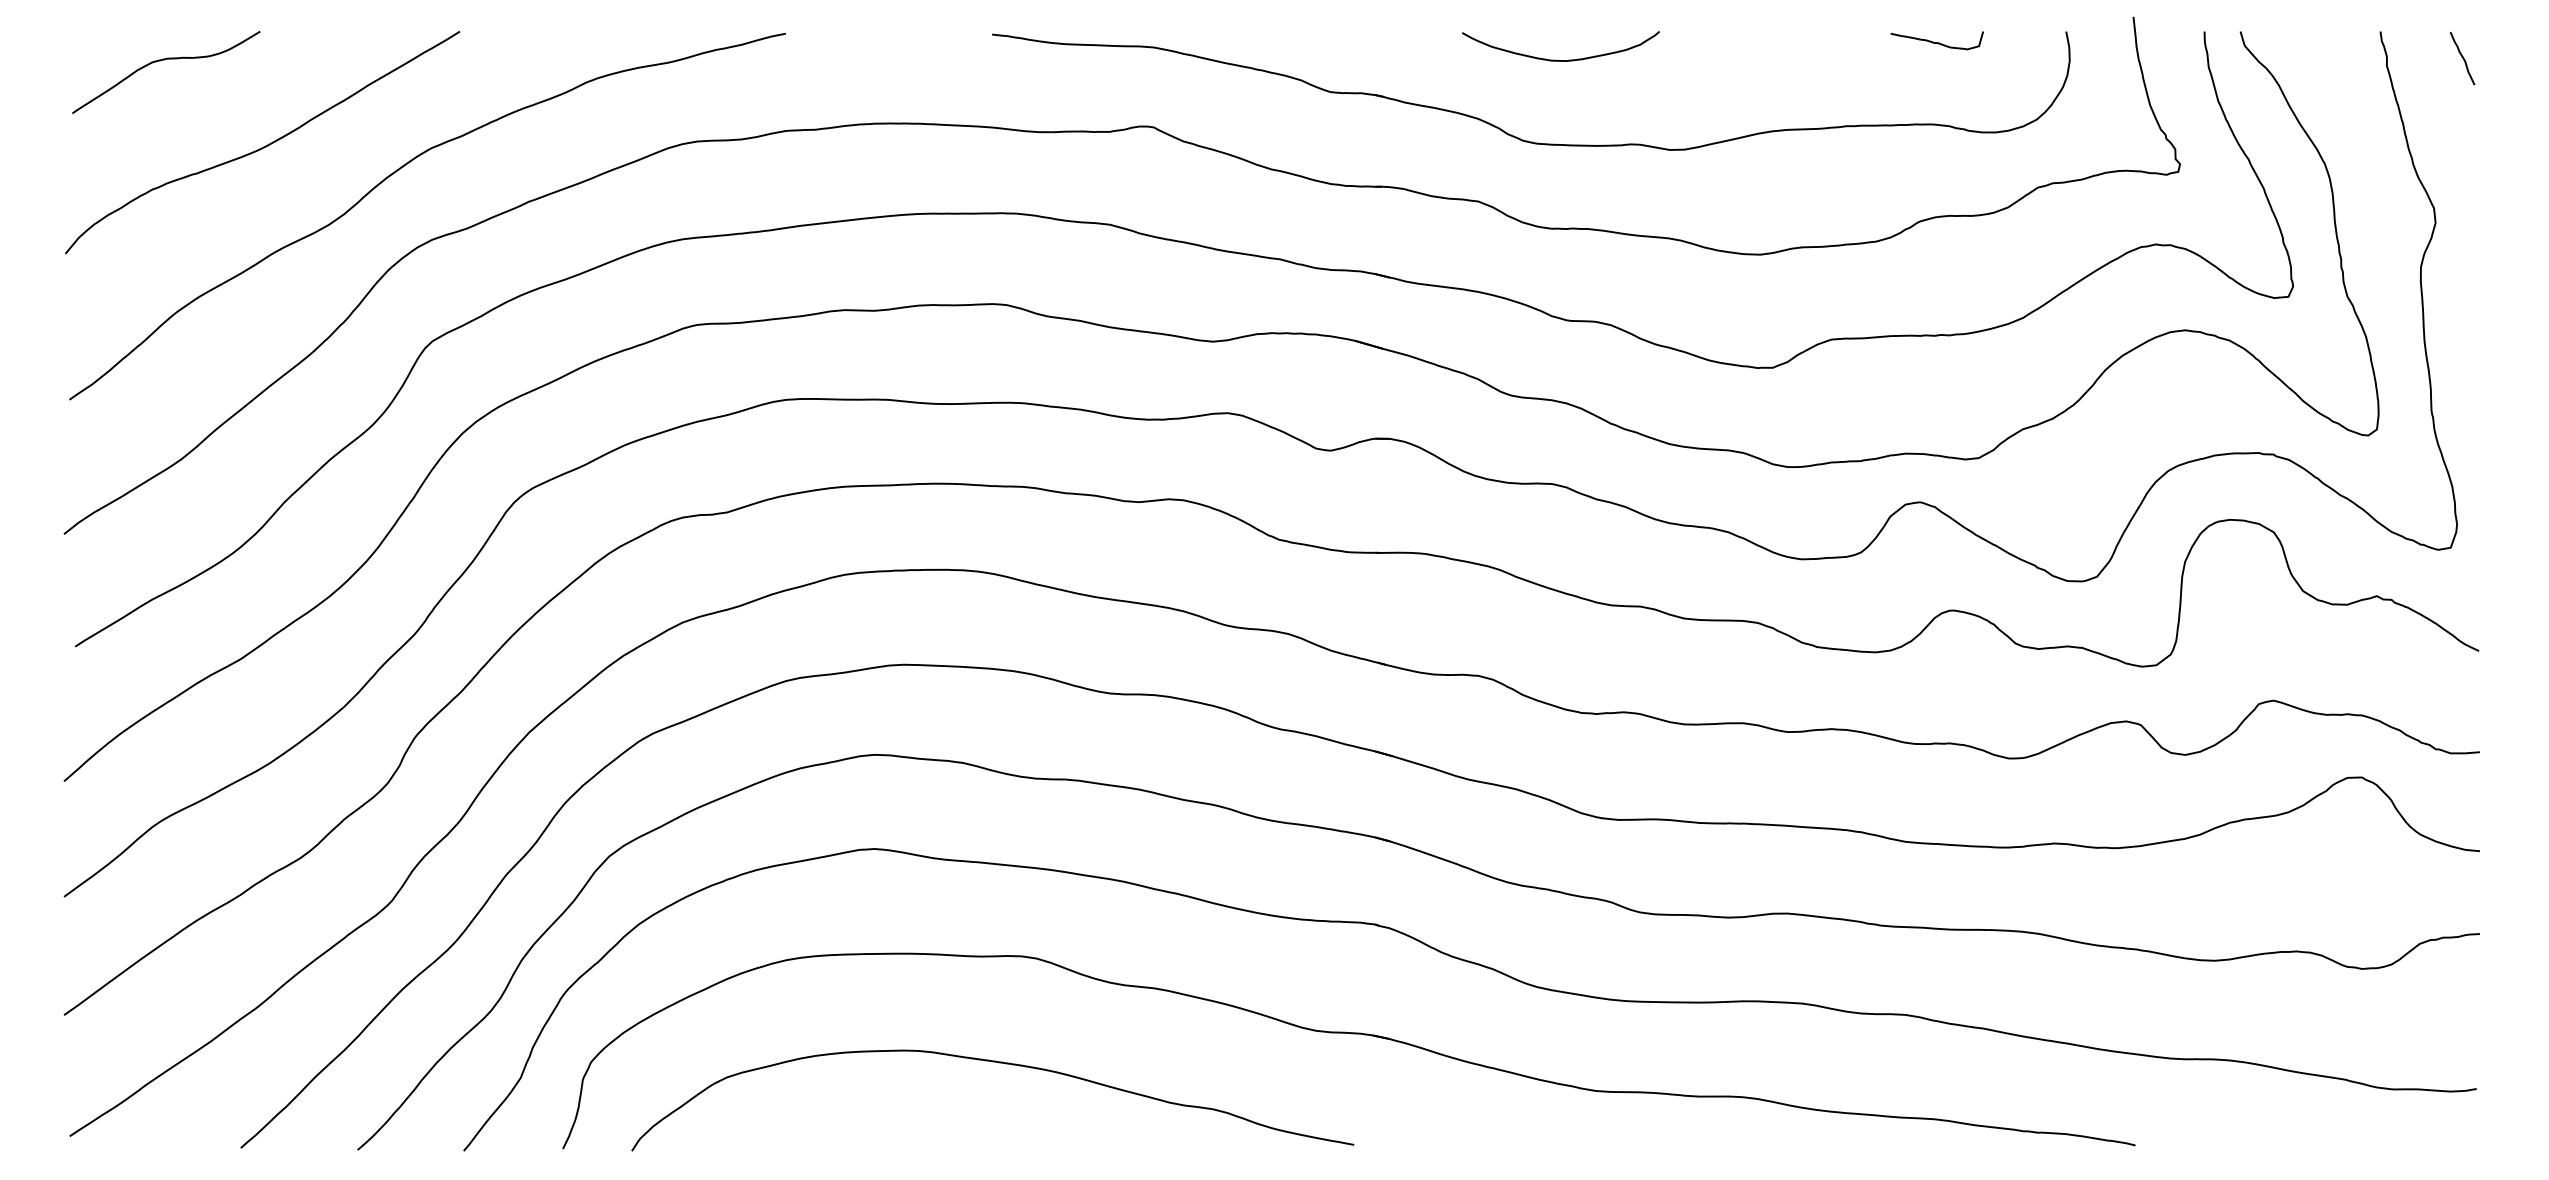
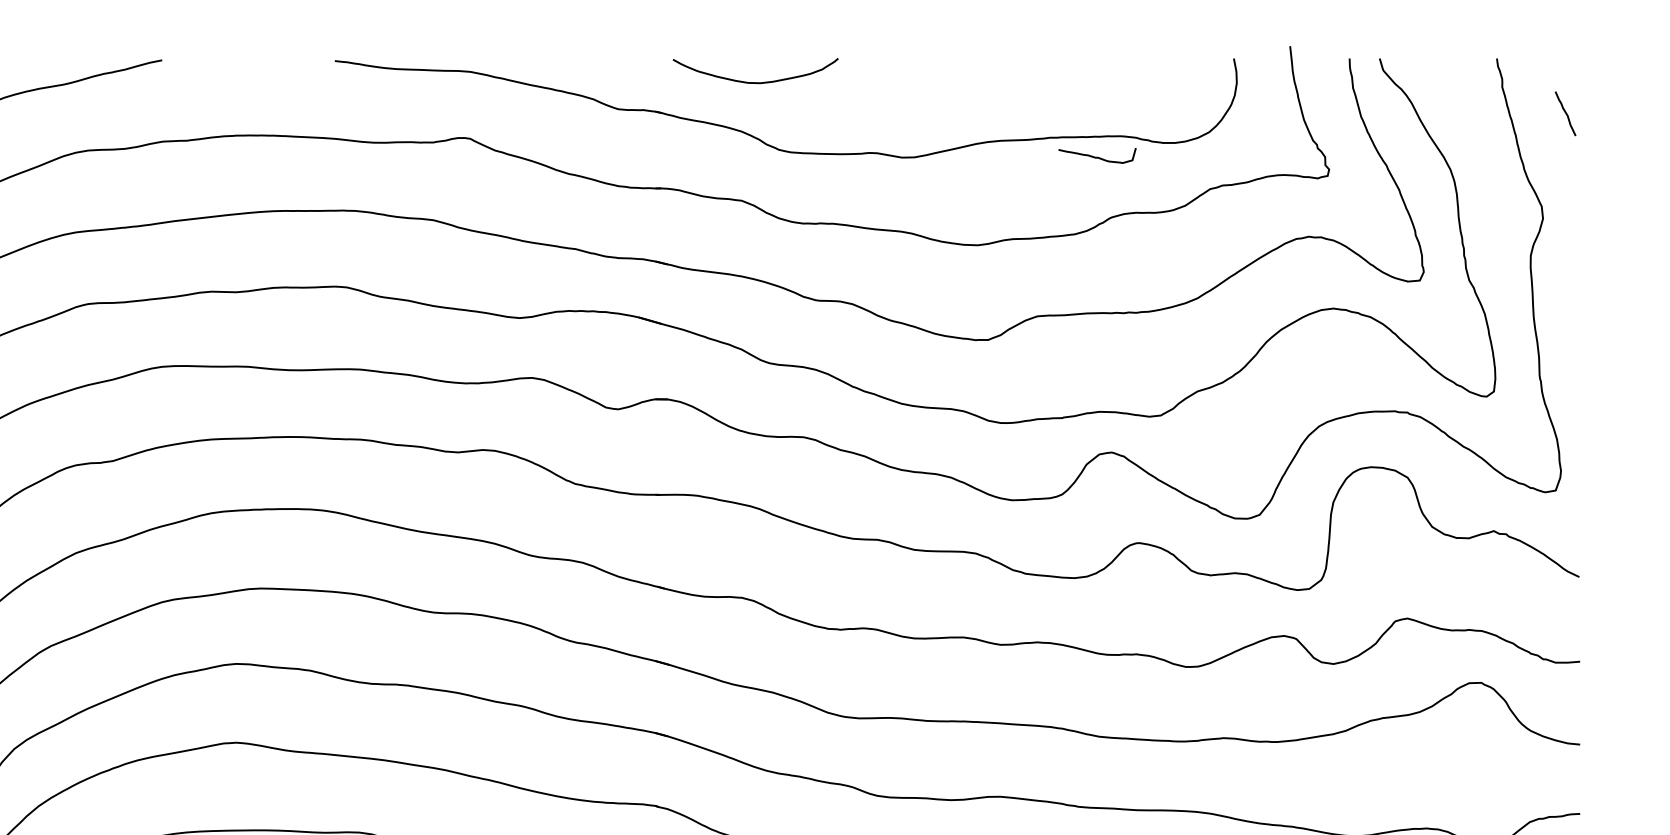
curve: (1936, 42) -> (1096, 157), moved
curve: (2462, 58) -> (1565, 113), moved
curve: (1556, 59) -> (751, 81), moved

